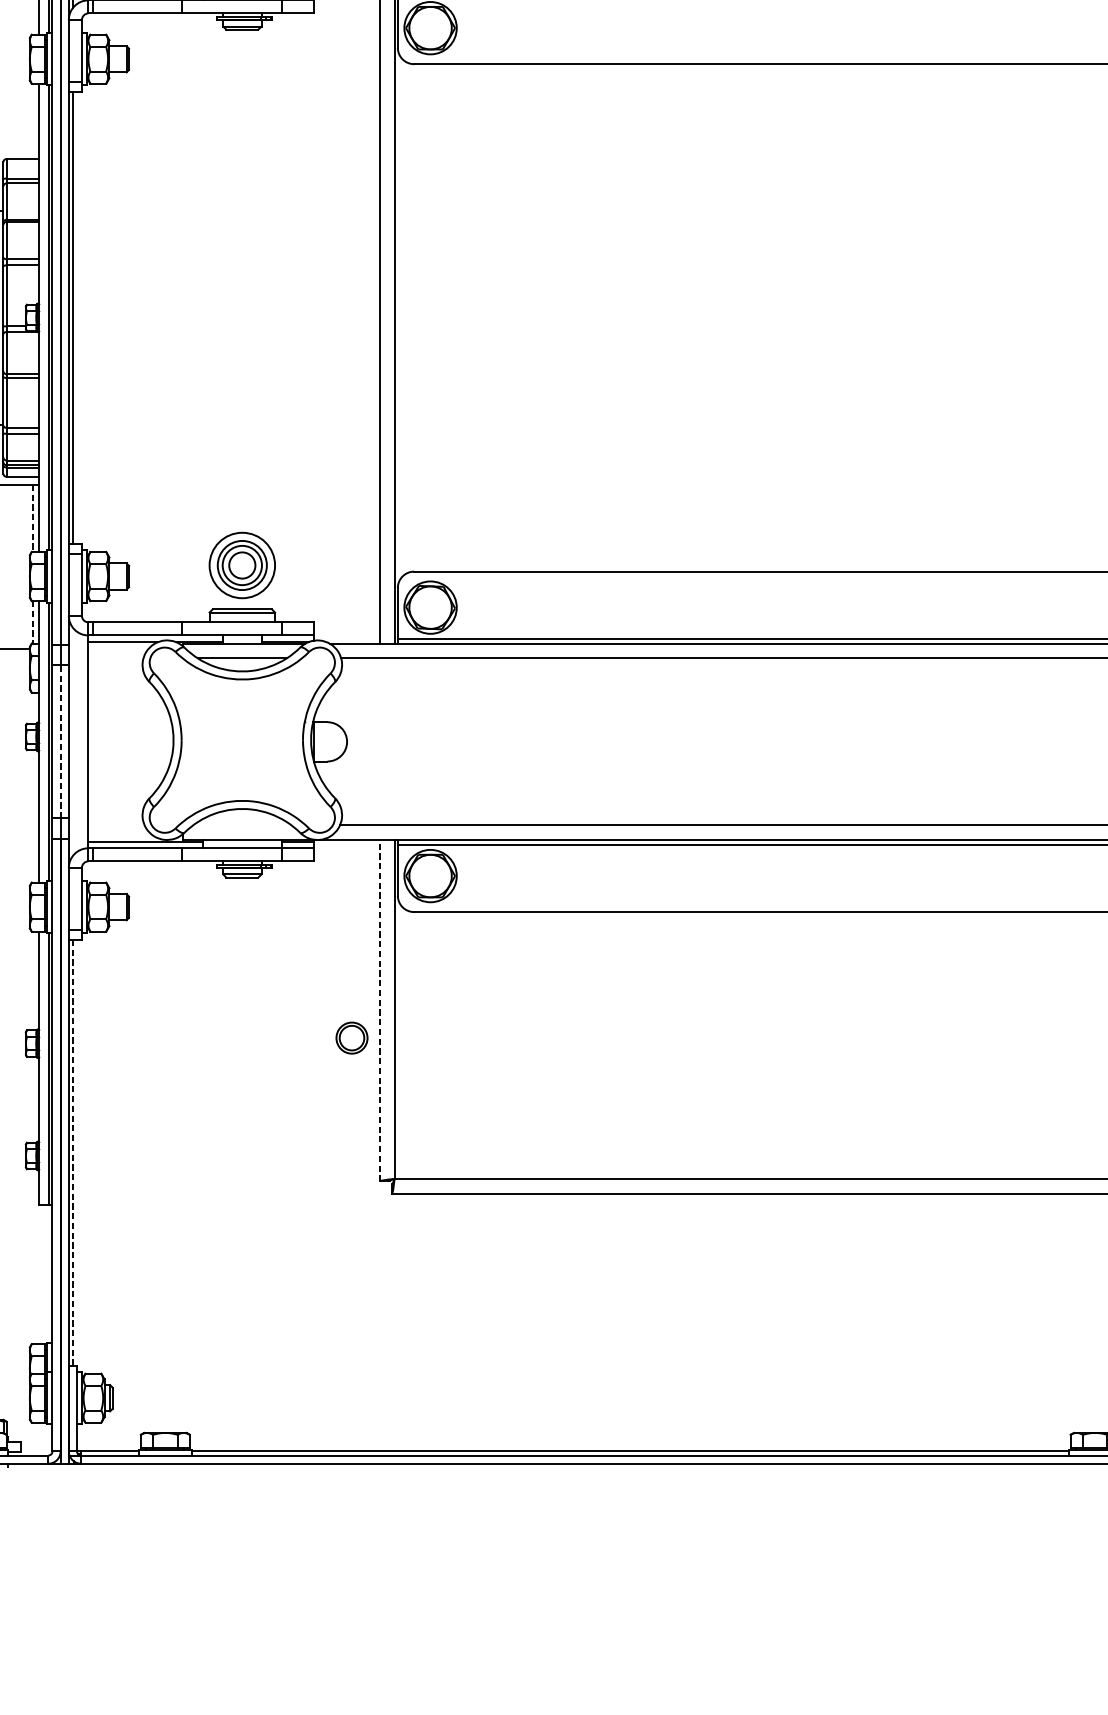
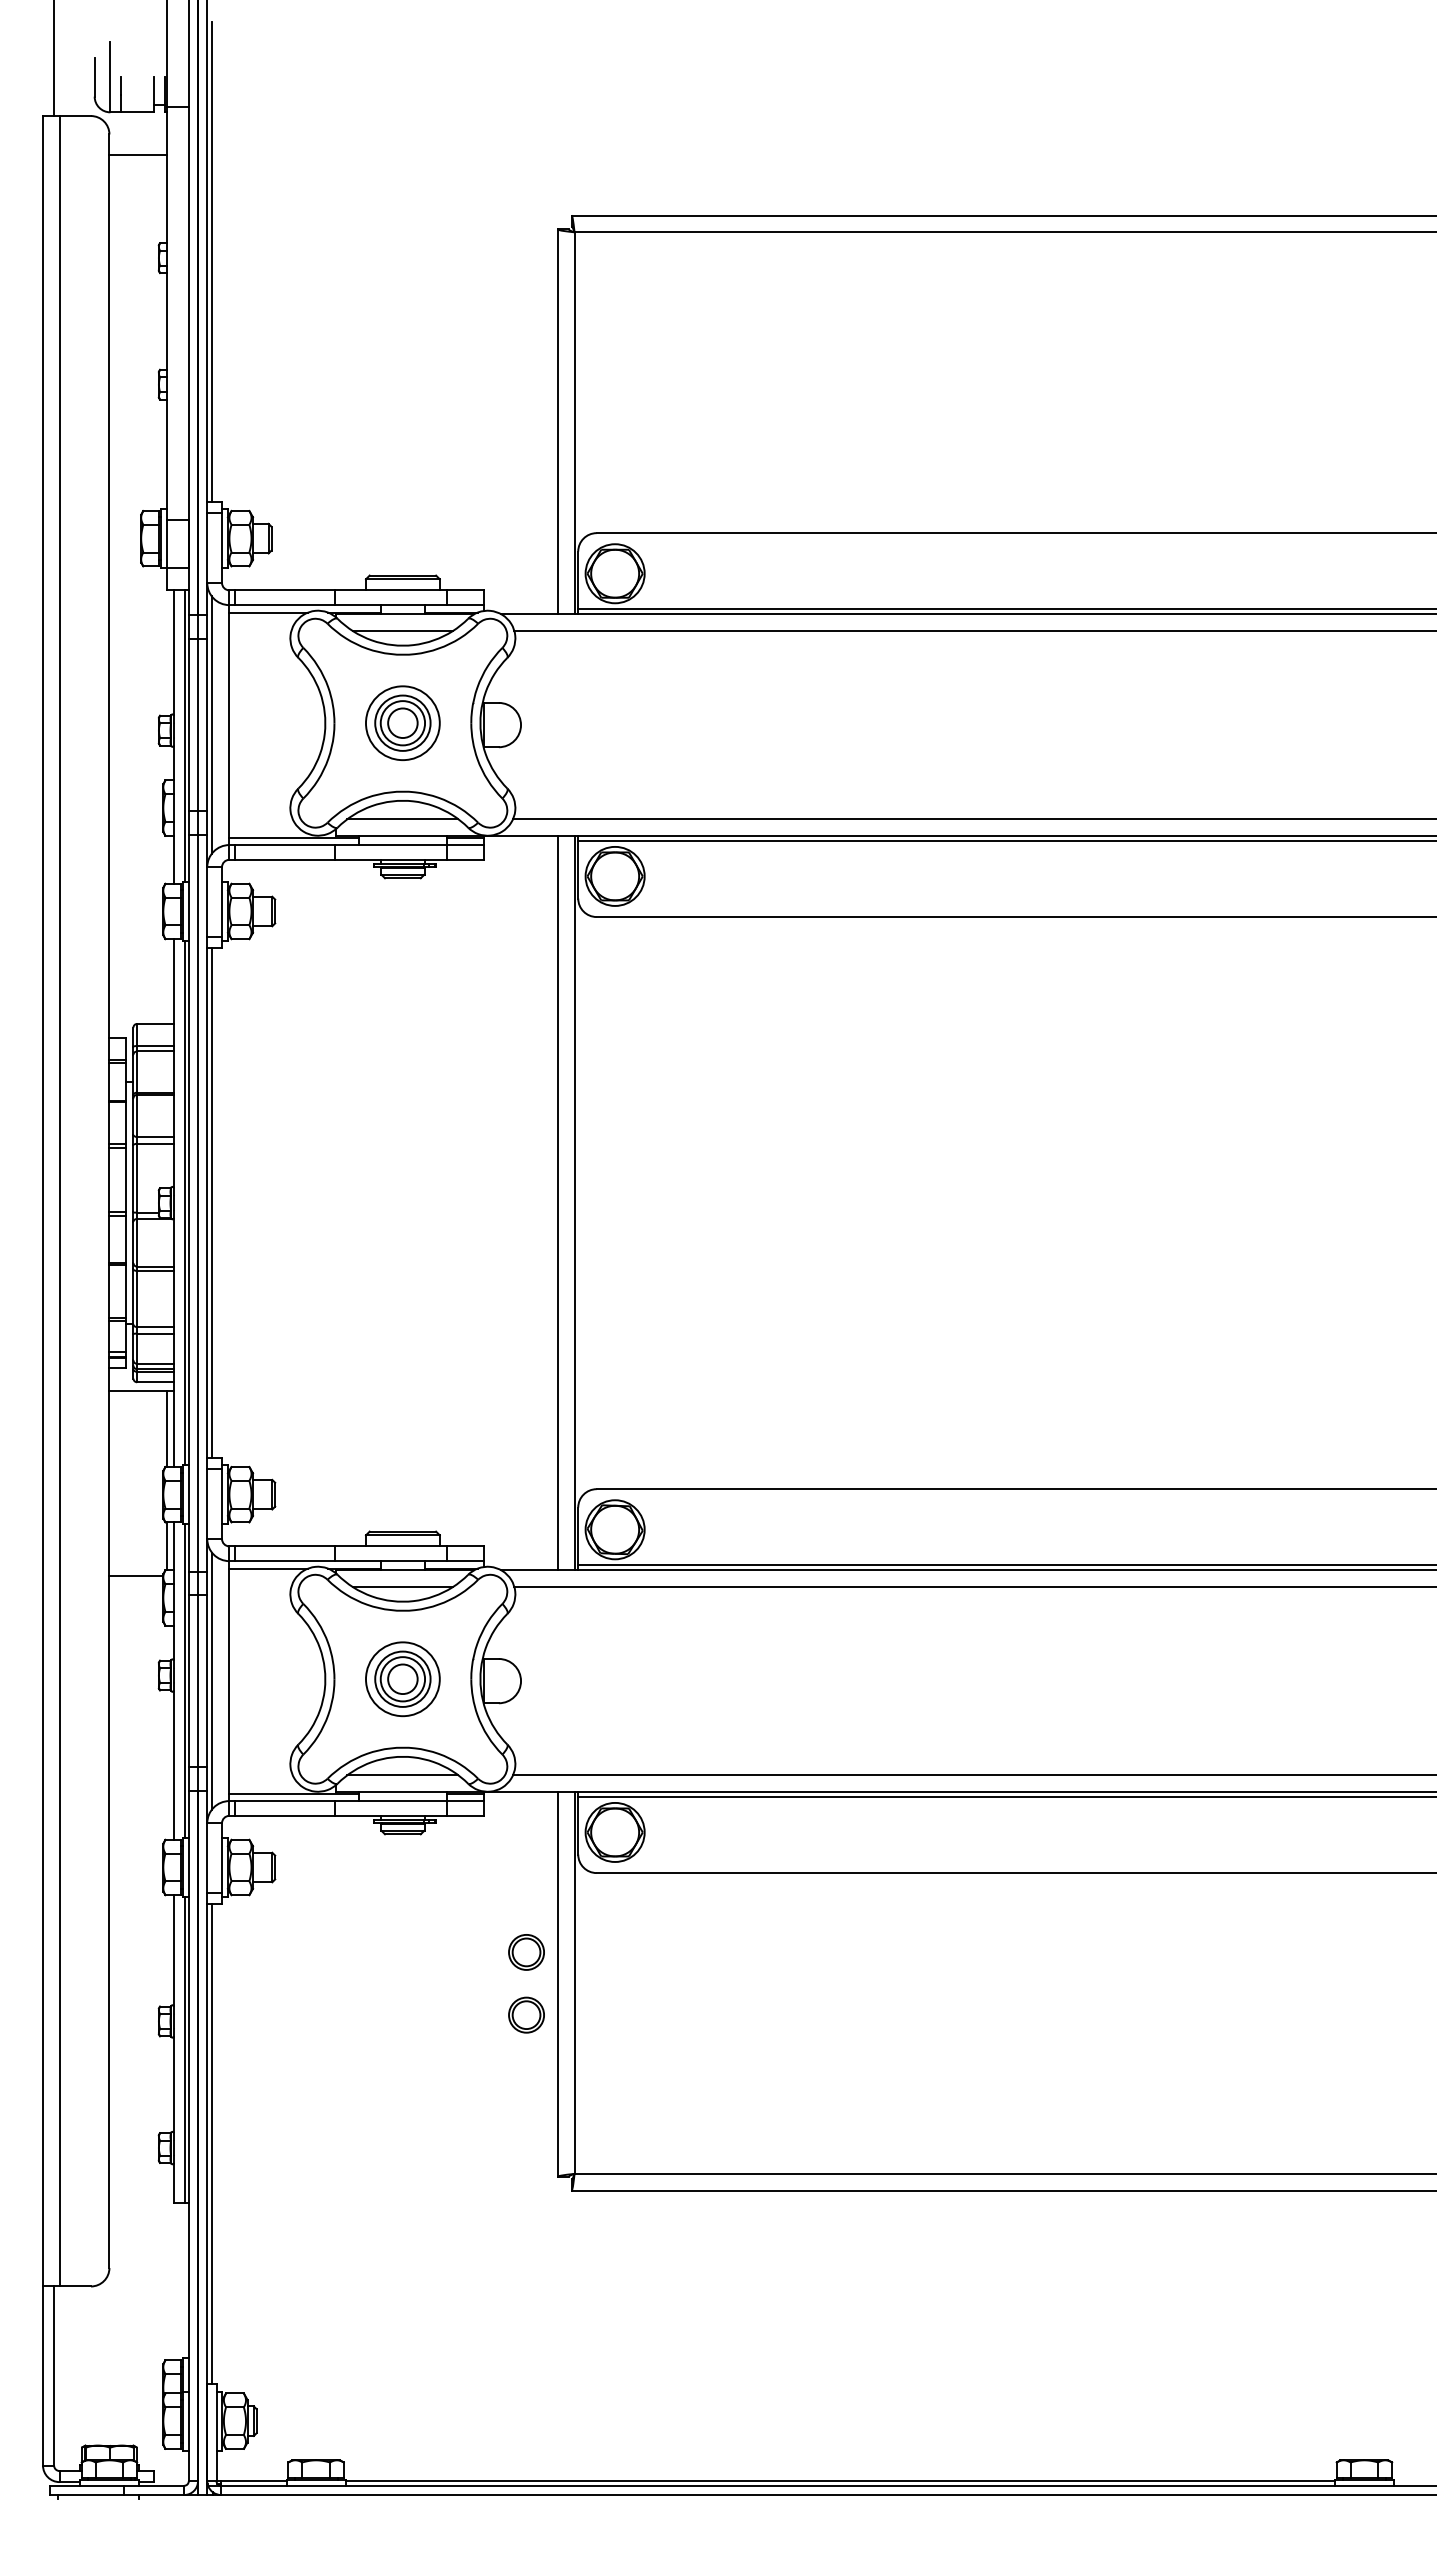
line: (32, 518) -> (166, 1429), dashed -> solid
part: (241, 565) -> (402, 1679), moved
line: (32, 622) -> (166, 1546), dashed -> solid
line: (61, 741) -> (198, 1680), dashed -> solid
line: (72, 741) -> (211, 1680), added
line: (241, 825) -> (402, 1775), added
part: (351, 982) -> (526, 1952), added
line: (379, 1010) -> (557, 1983), dashed -> solid
line: (72, 1152) -> (211, 2144), dashed -> solid

